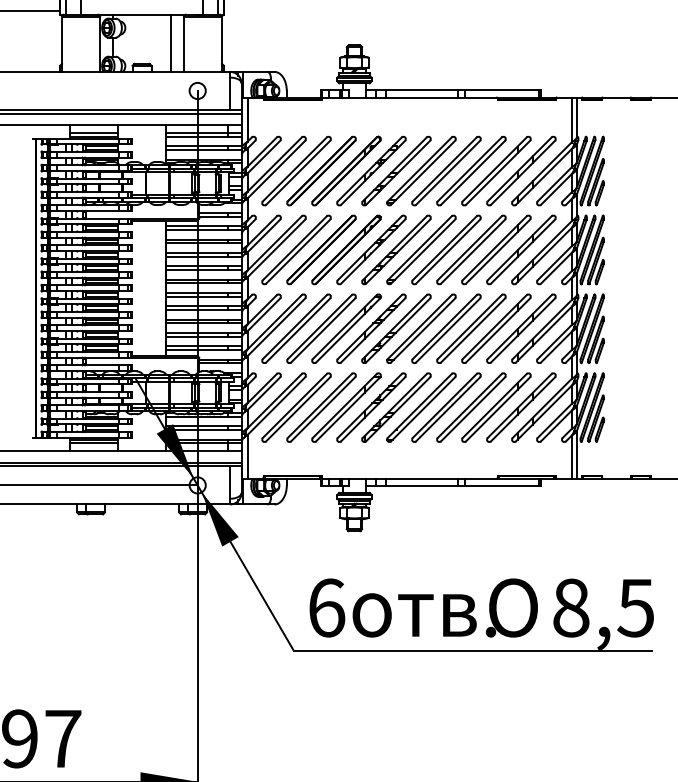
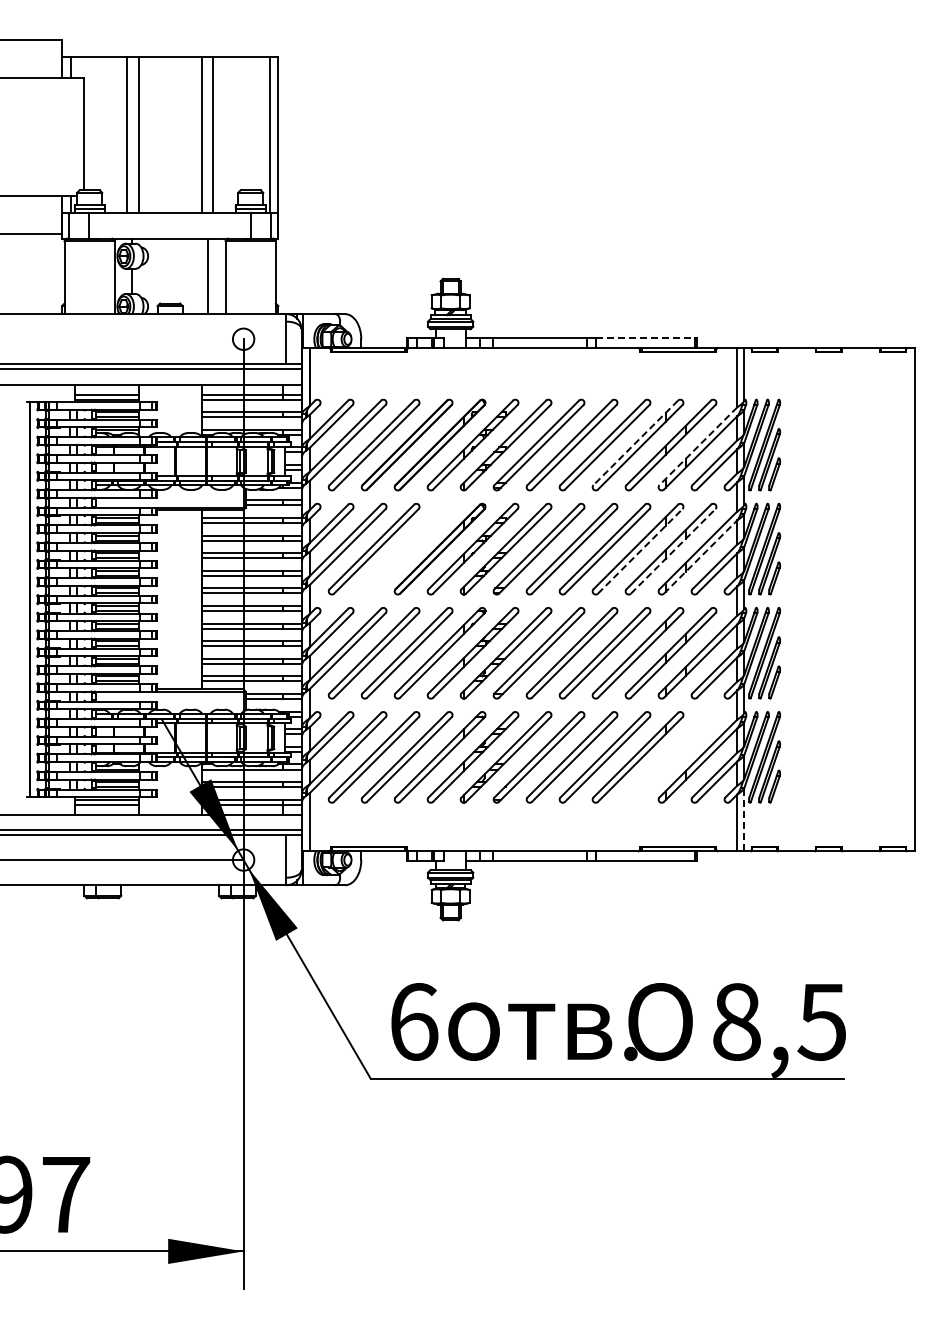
line: (502, 90) -> (646, 338), solid -> dashed
line: (494, 169) -> (635, 442), solid -> dashed
line: (542, 172) -> (698, 446), solid -> dashed
part: (321, 249) -> (406, 548), removed
line: (498, 251) -> (640, 551), solid -> dashed
line: (523, 251) -> (673, 551), solid -> dashed
line: (543, 256) -> (700, 557), solid -> dashed
part: (521, 407) -> (670, 757), removed
line: (577, 454) -> (744, 819), solid -> dashed

